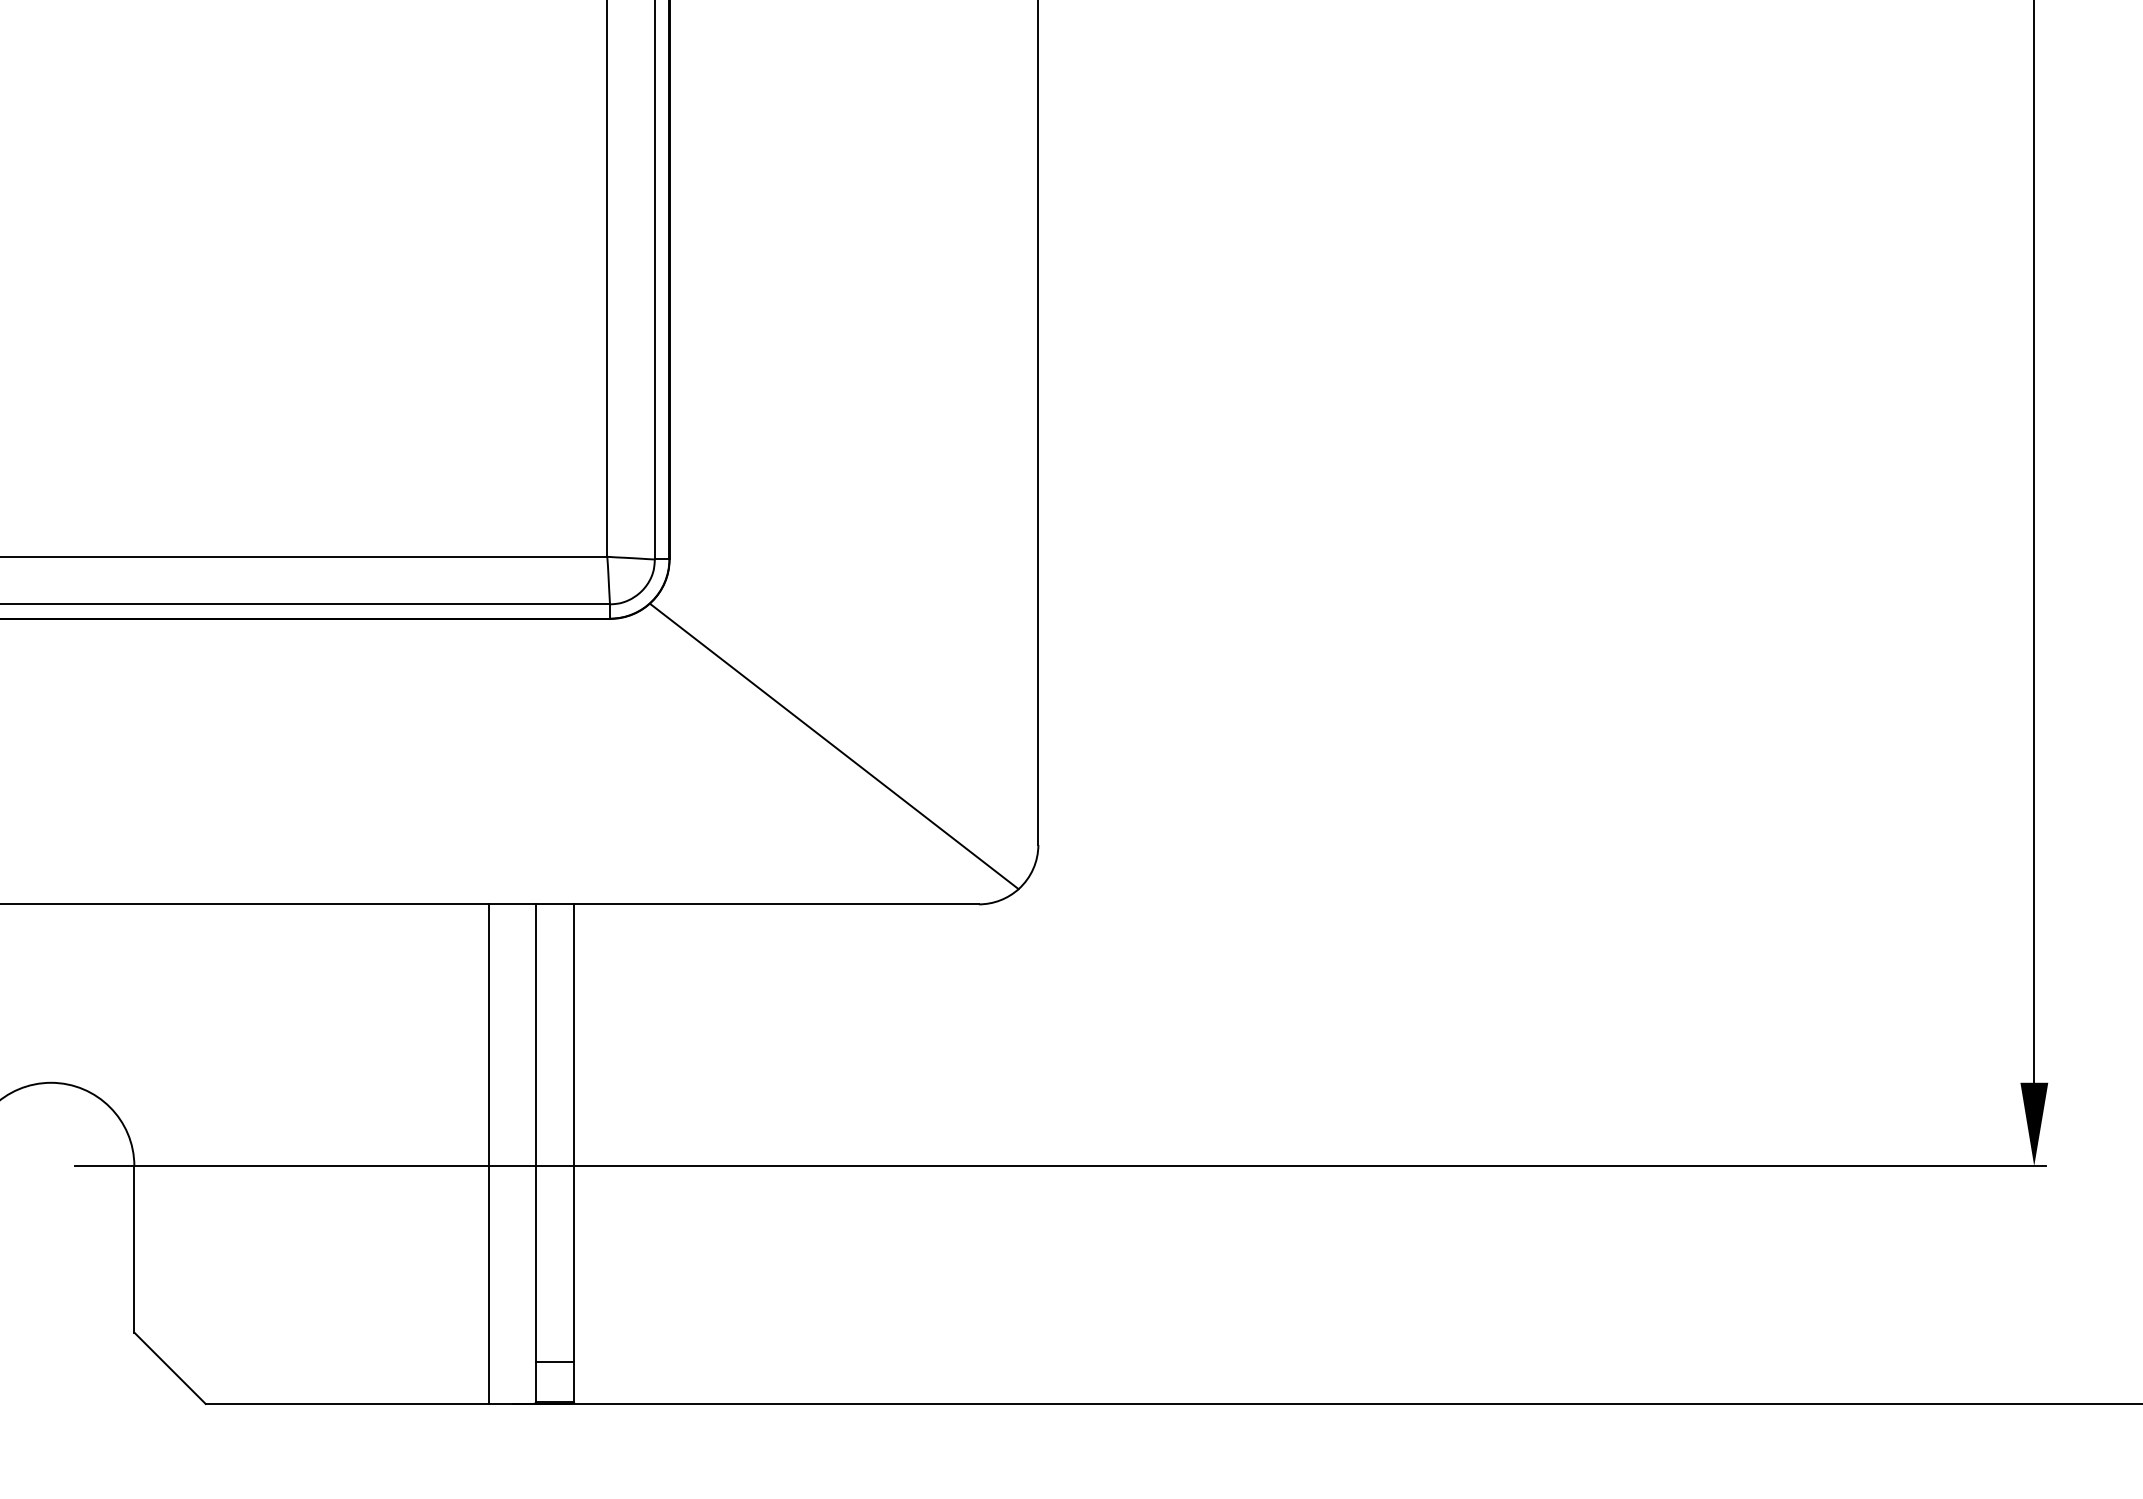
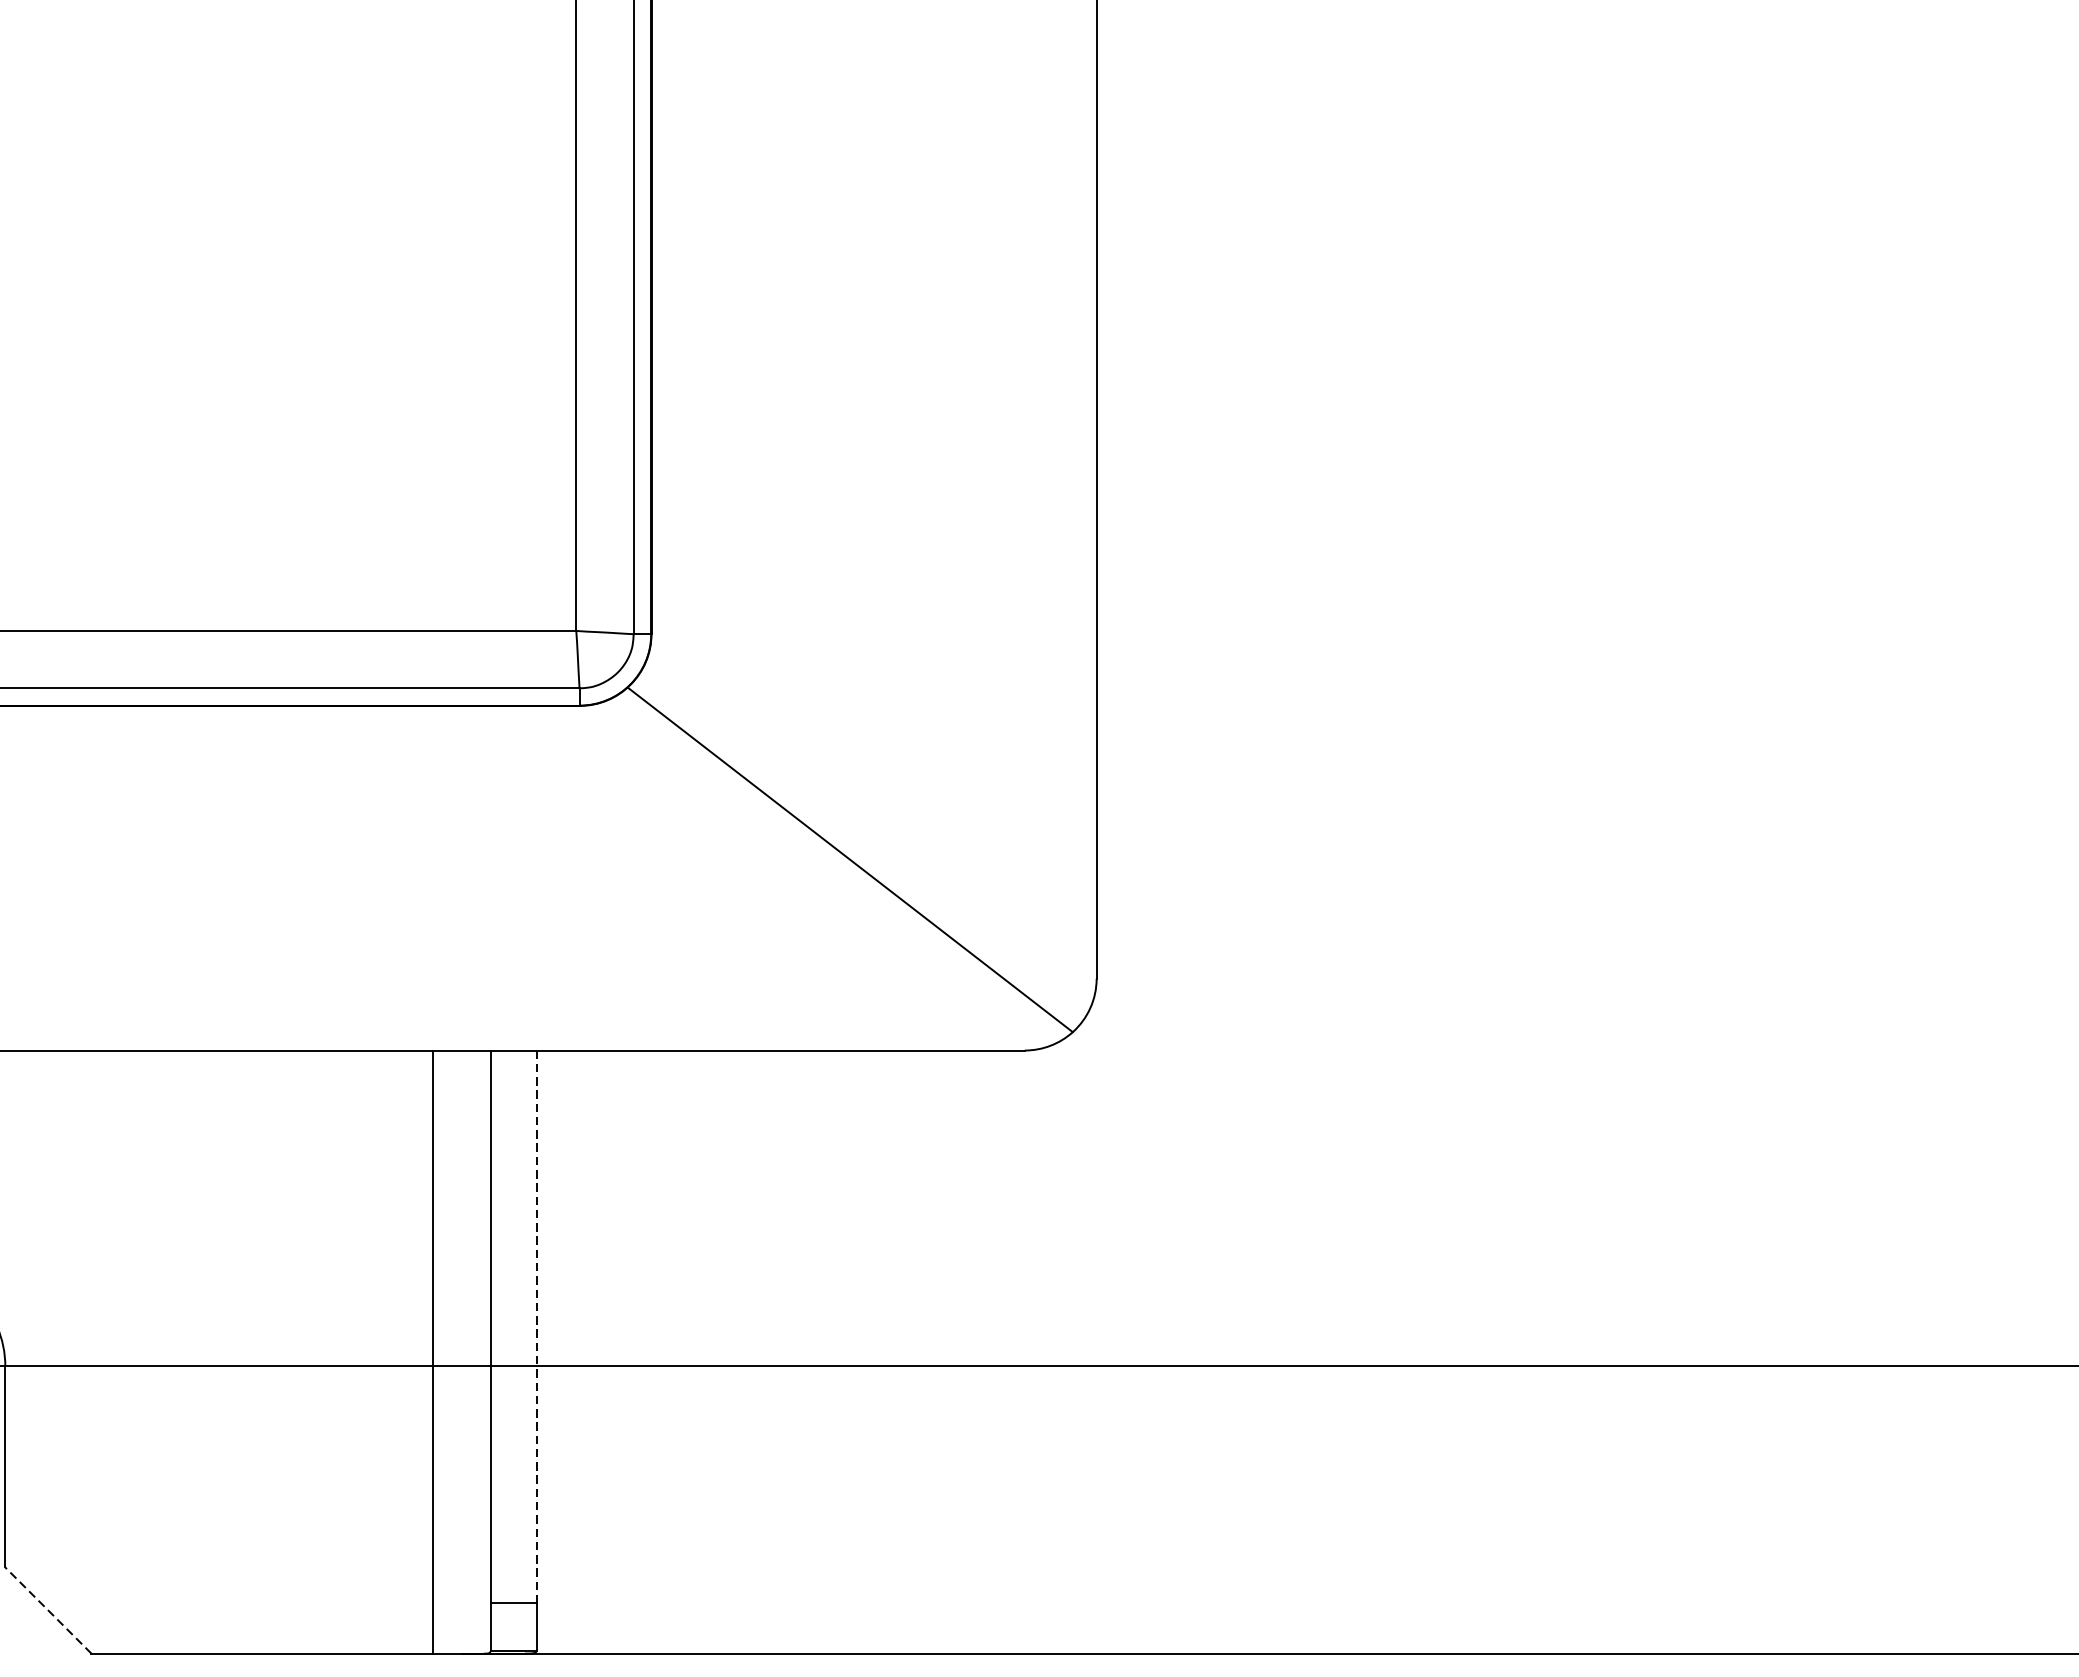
line: (574, 1133) -> (536, 1327), solid -> dashed
line: (169, 1367) -> (47, 1609), solid -> dashed

